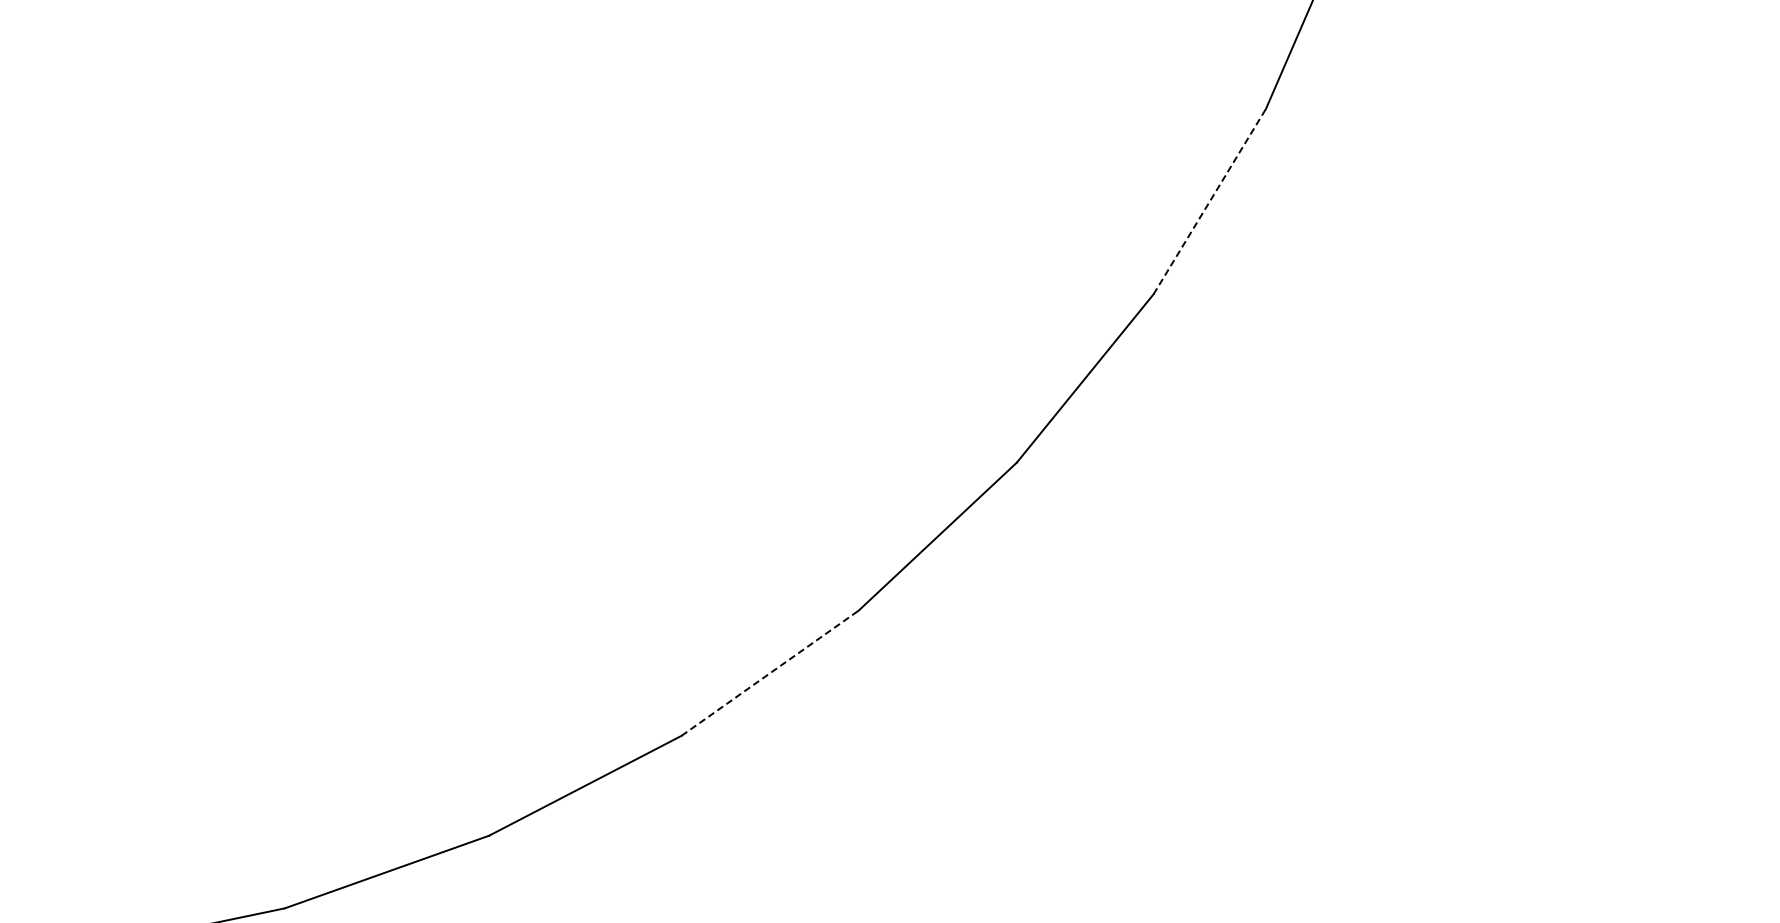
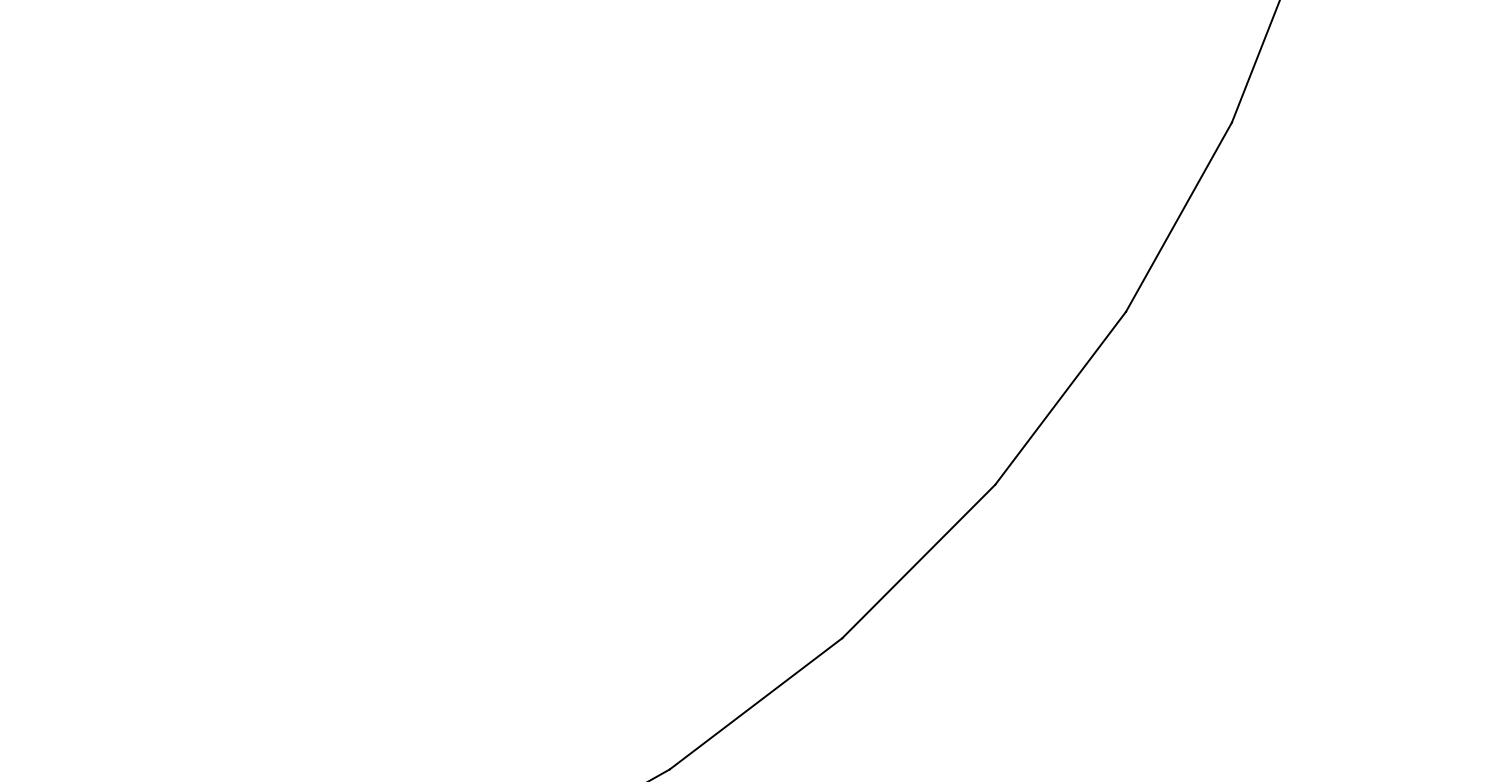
line: (1210, 201) -> (1179, 216), dashed -> solid
line: (770, 673) -> (756, 704), dashed -> solid

